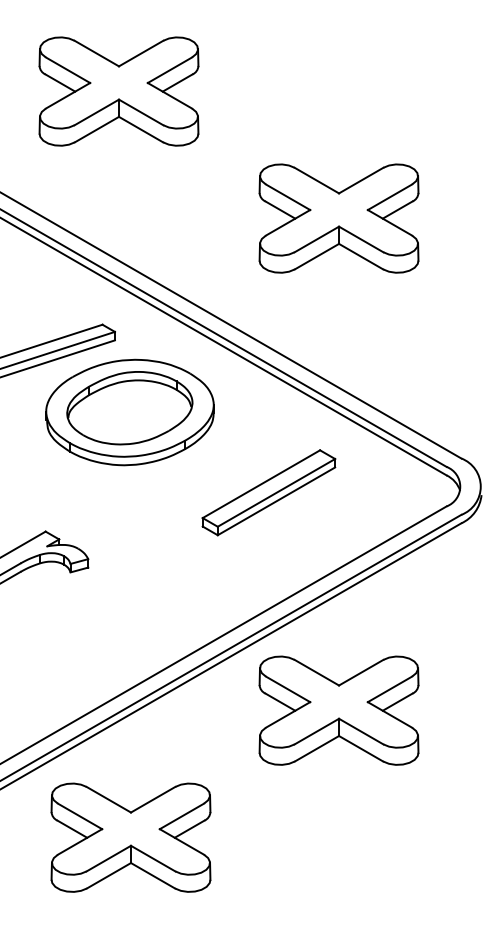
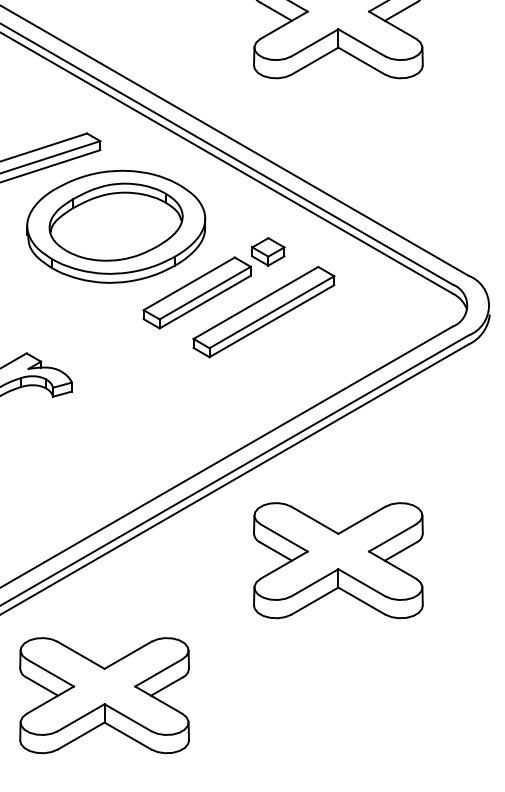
part: (221, 465) -> (213, 283), added
part: (338, 710) -> (337, 560), moved
part: (130, 837) -> (104, 695), moved

